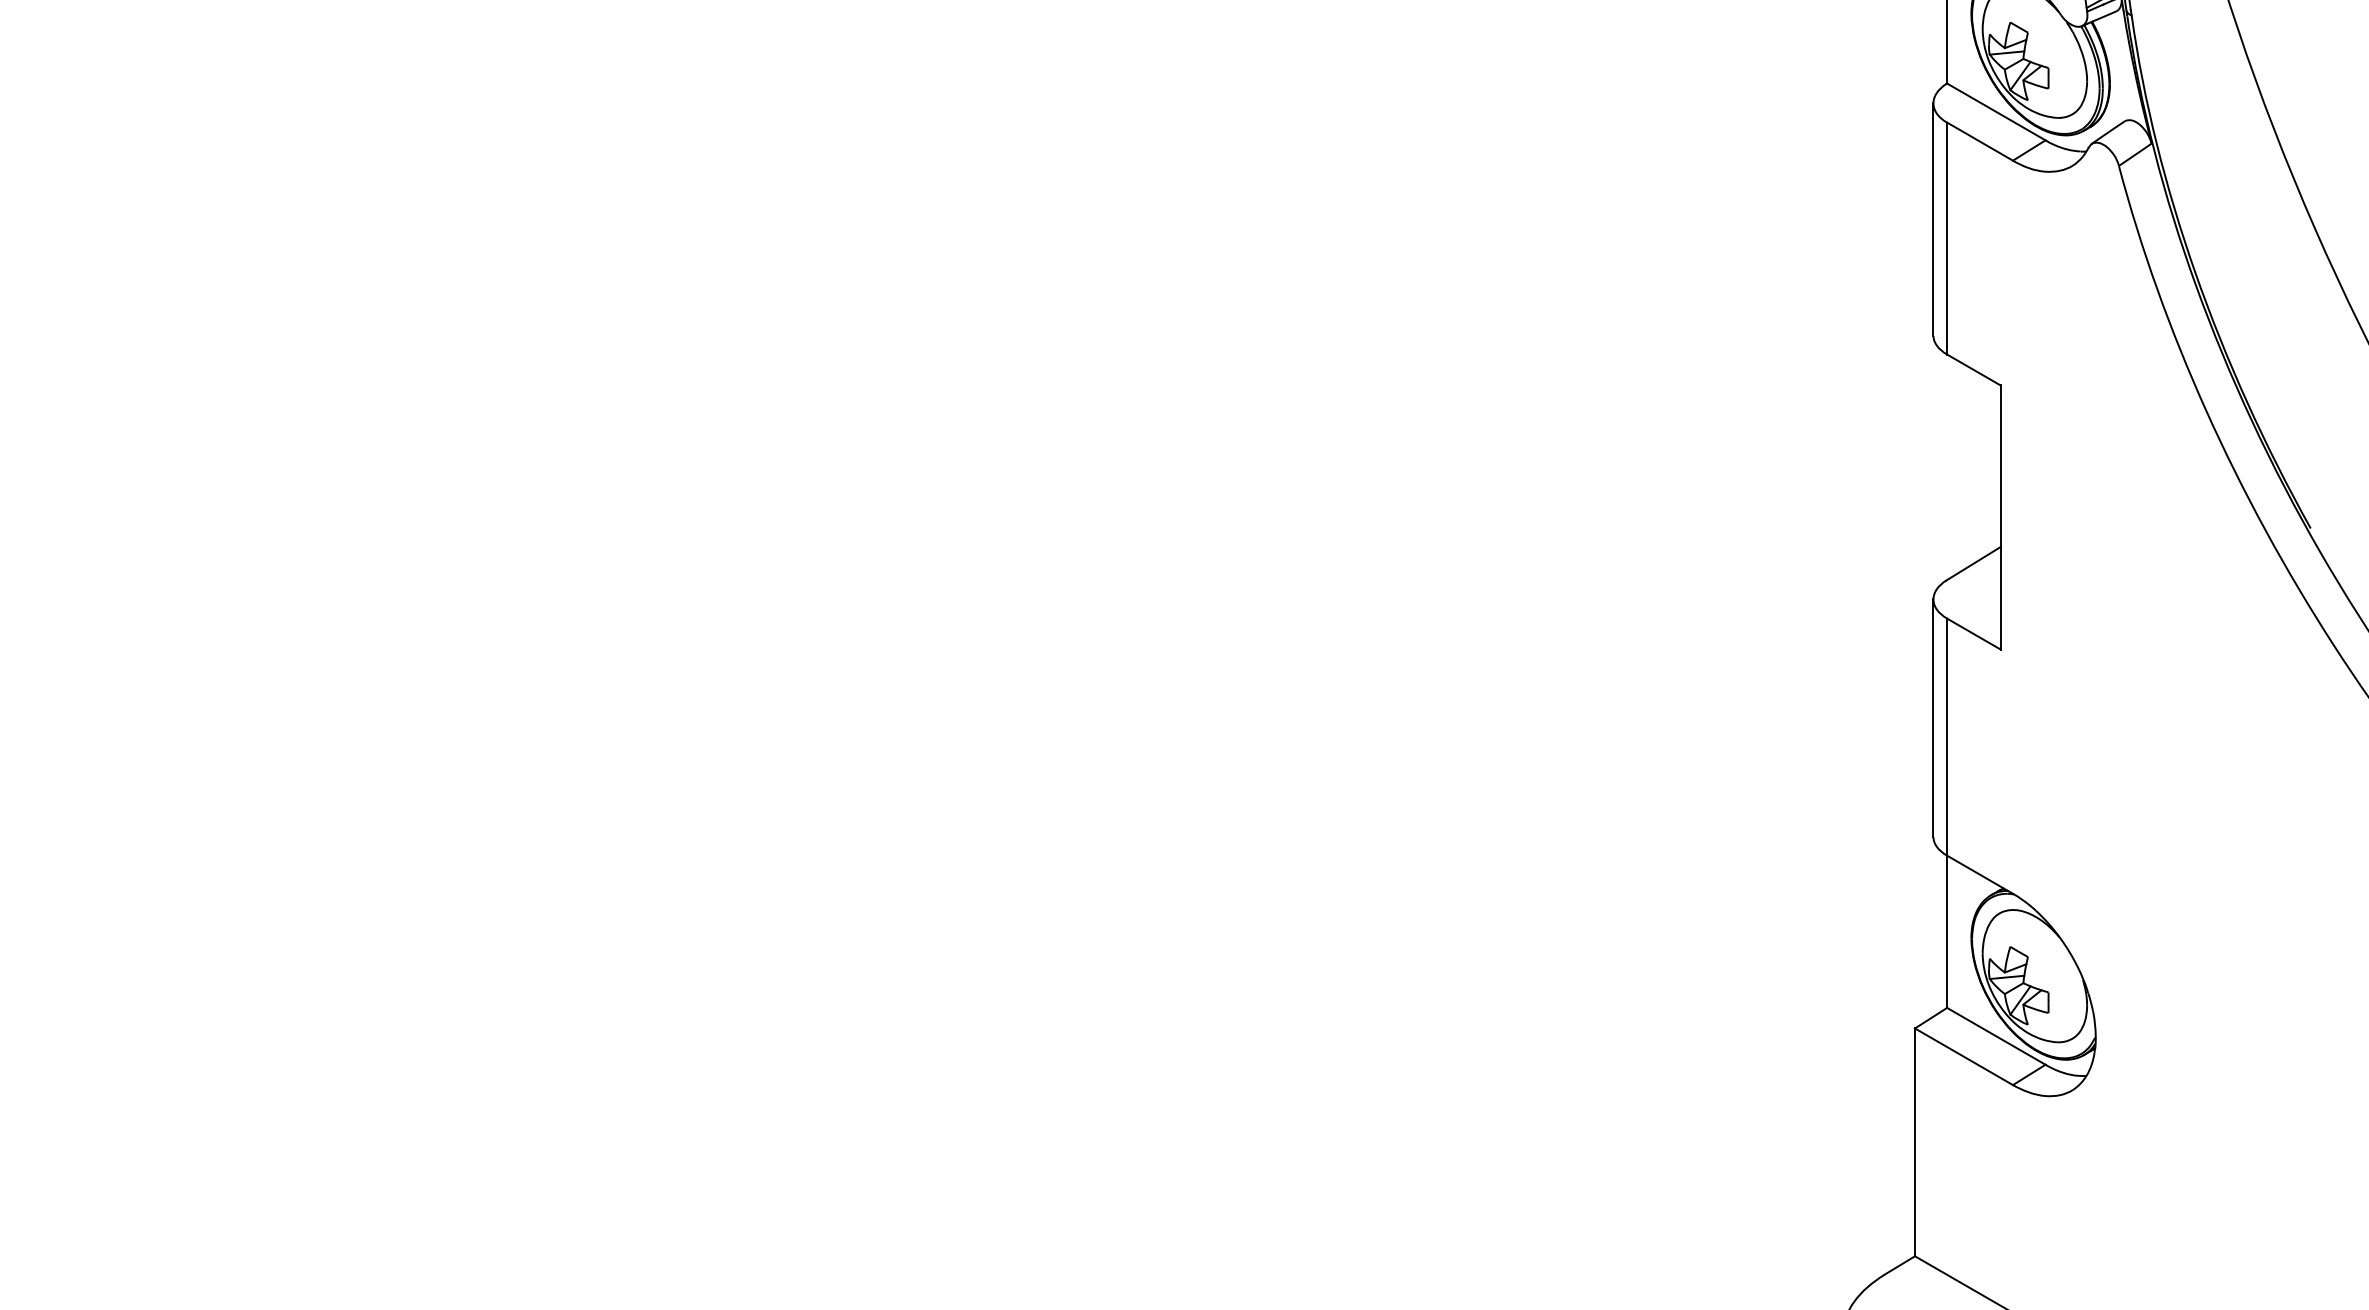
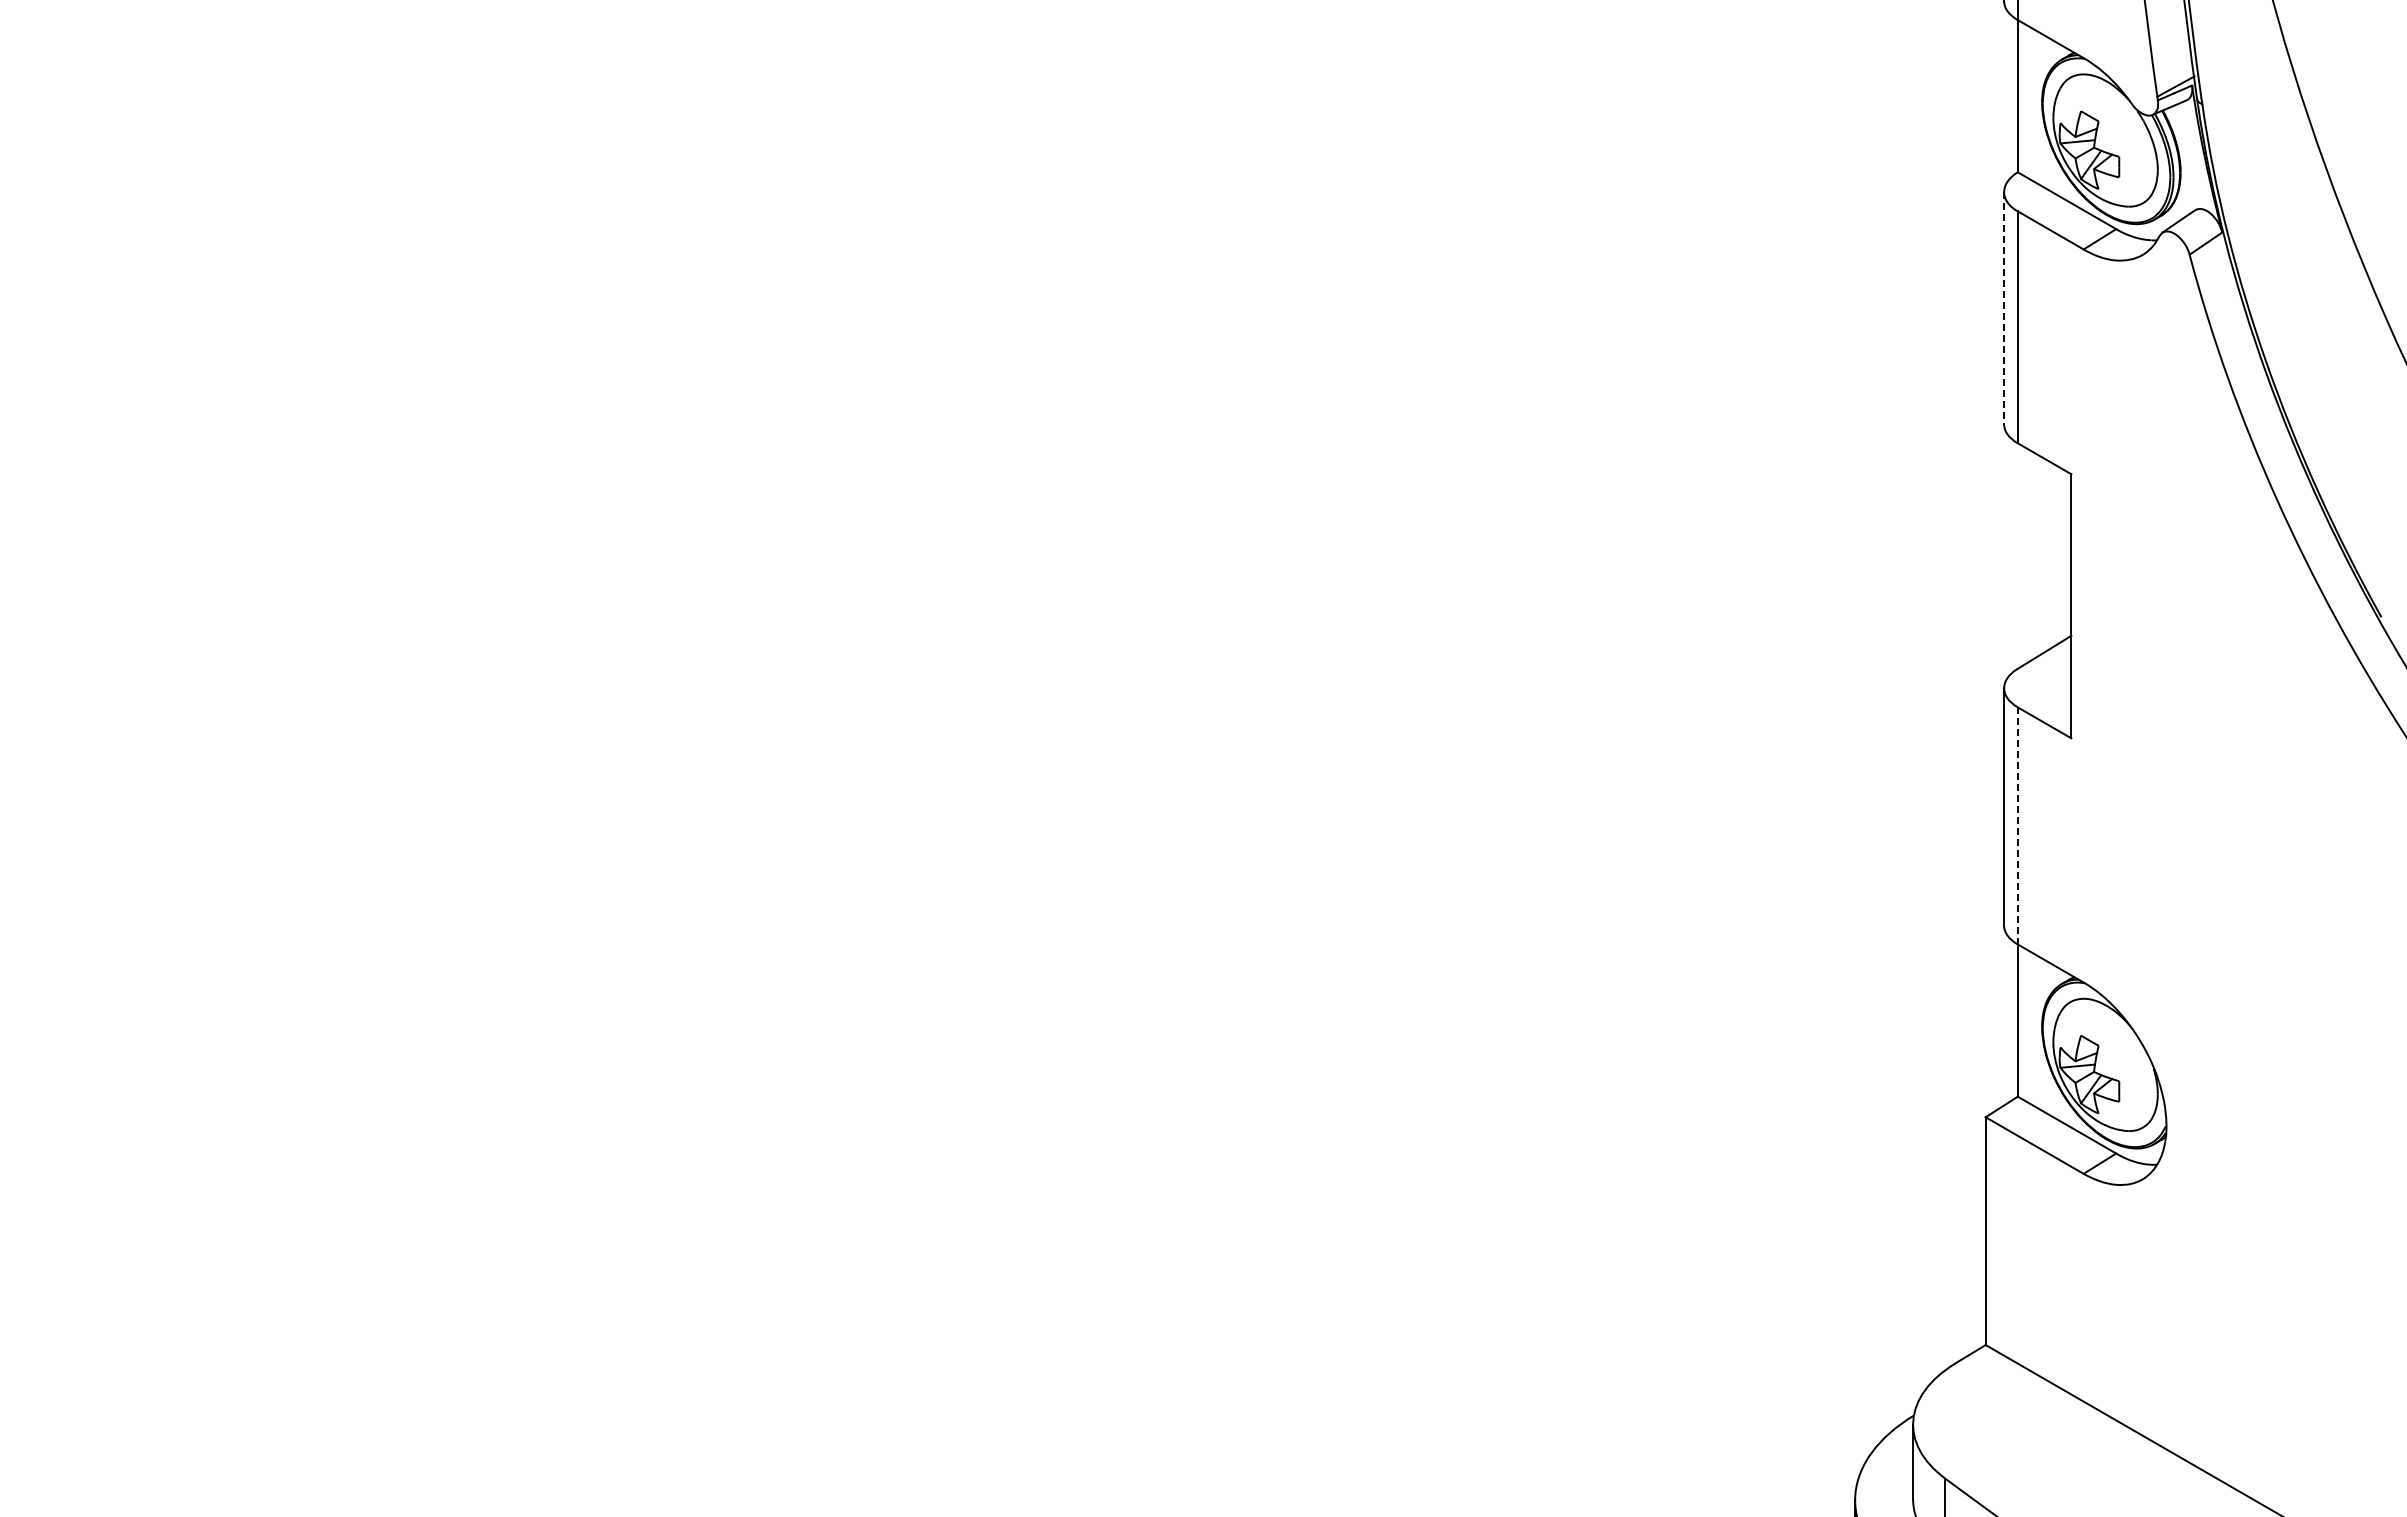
line: (1933, 219) -> (2004, 308), solid -> dashed
line: (1946, 736) -> (2017, 825), solid -> dashed

